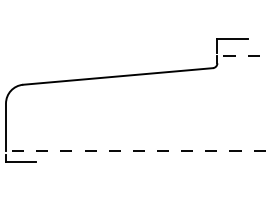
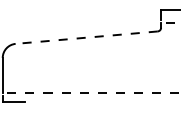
line: (117, 76) -> (86, 37), solid -> dashed

